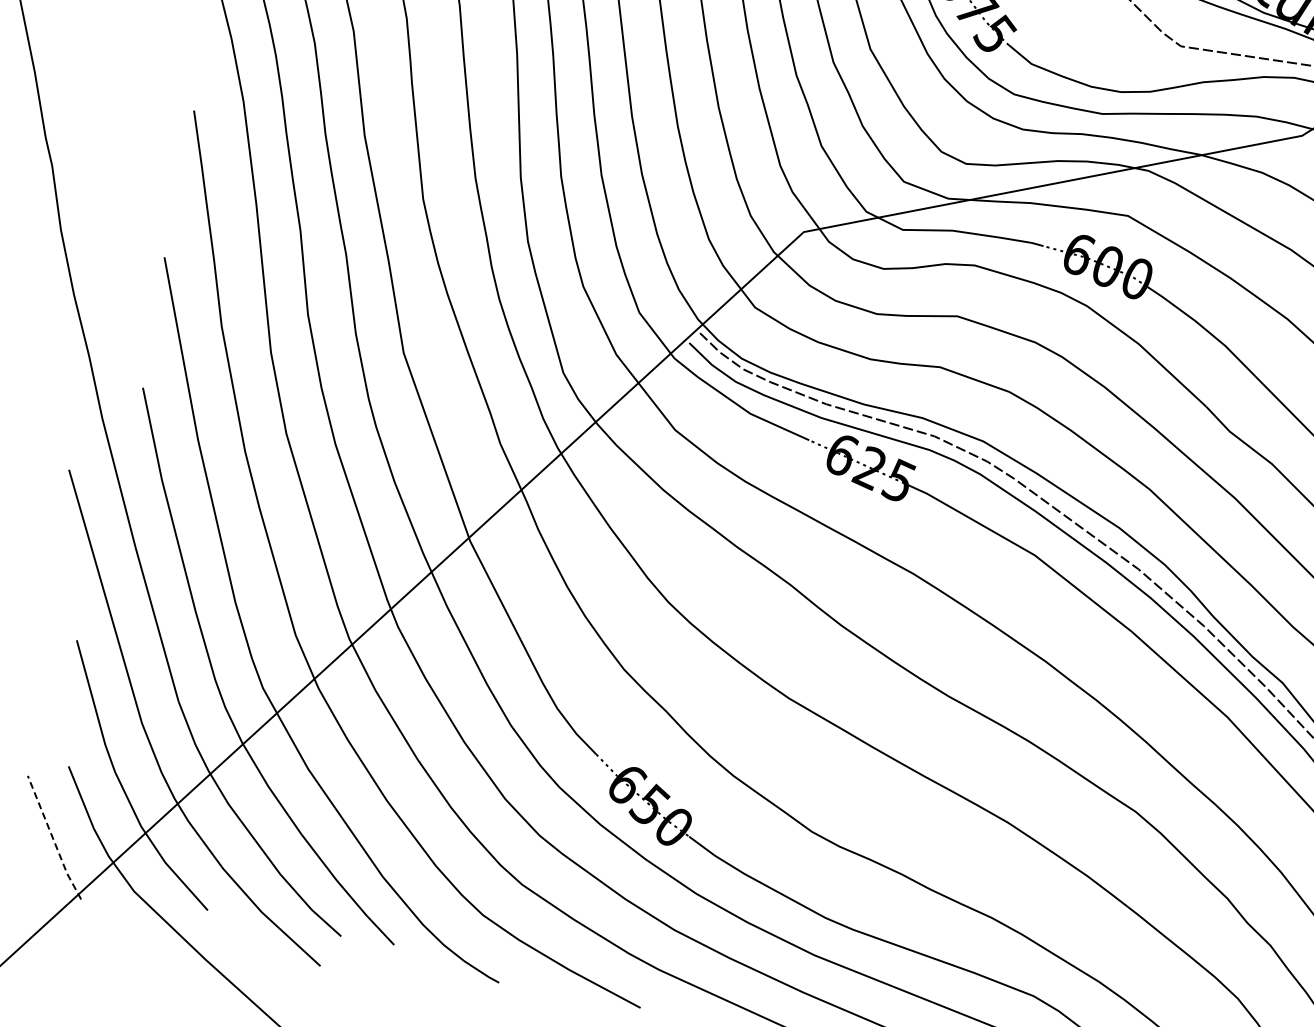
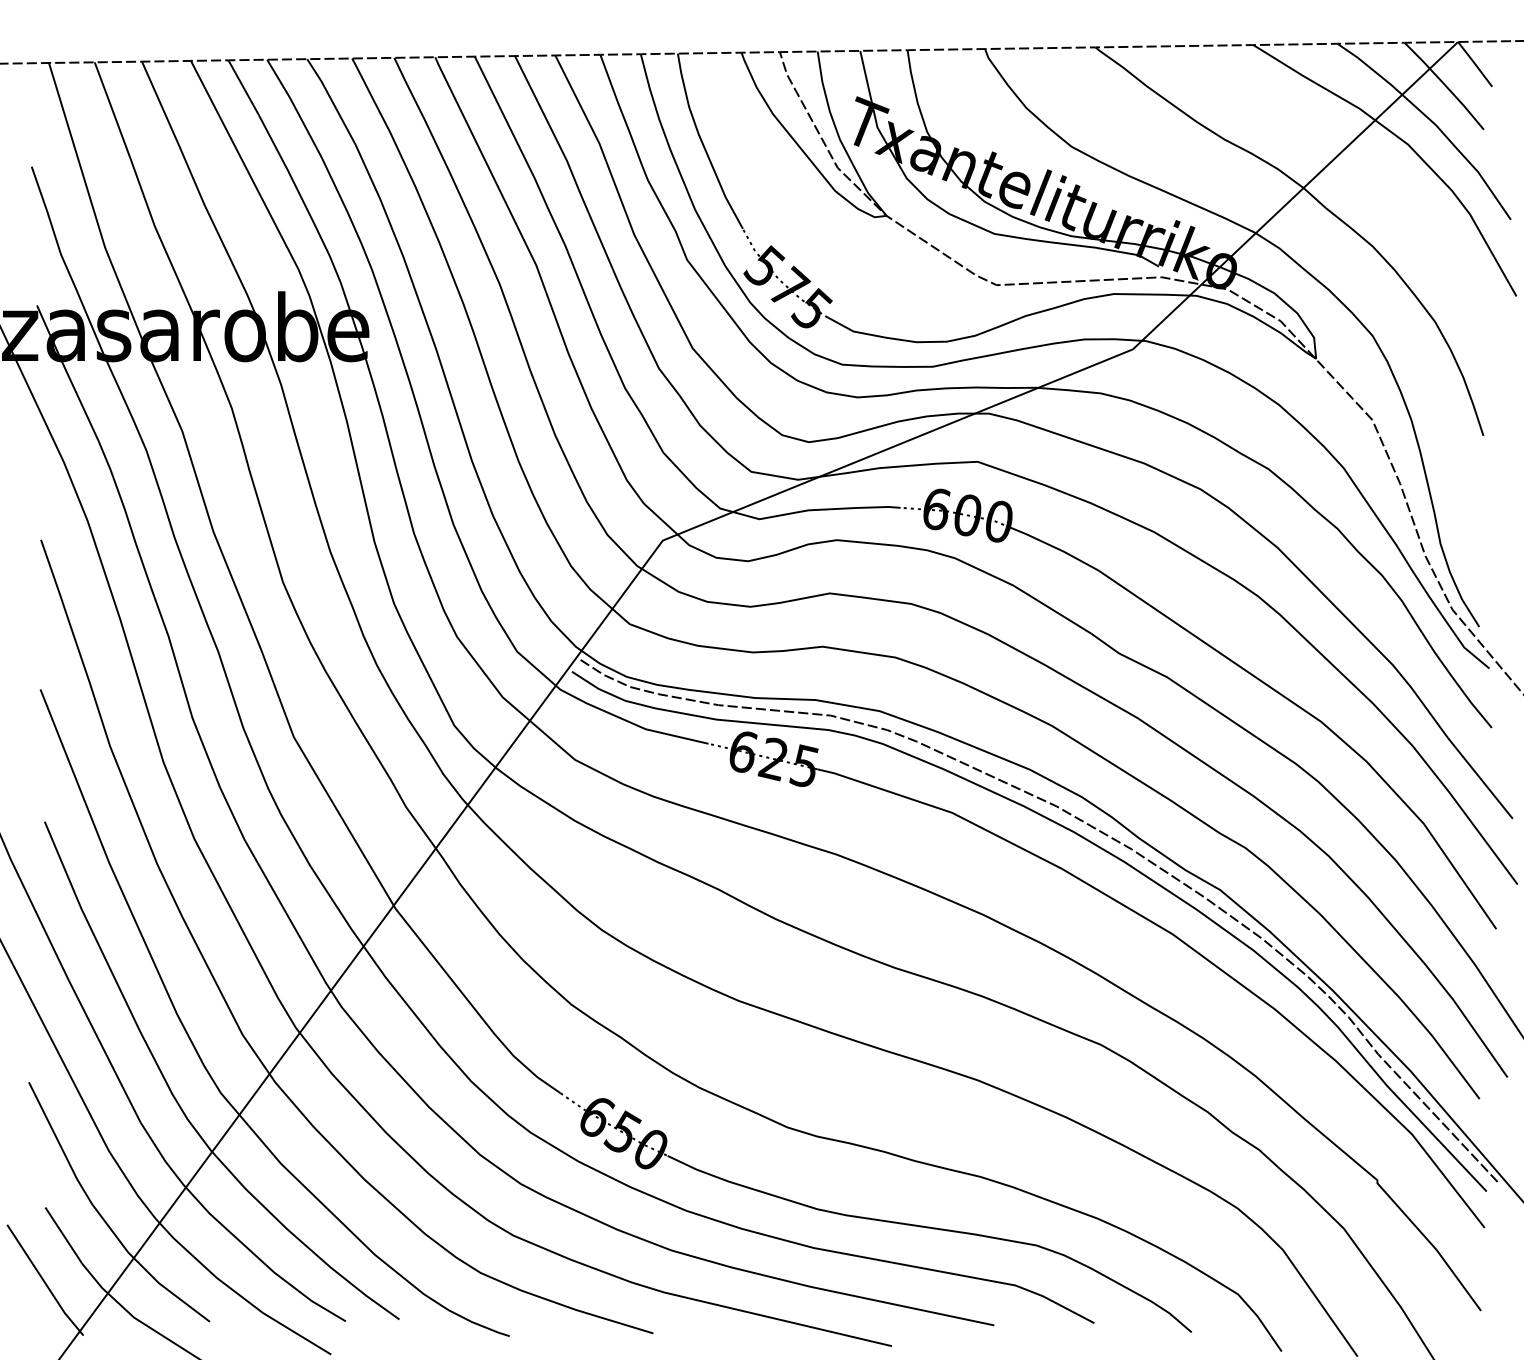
line: (53, 838) -> (44, 1281), dashed -> solid

